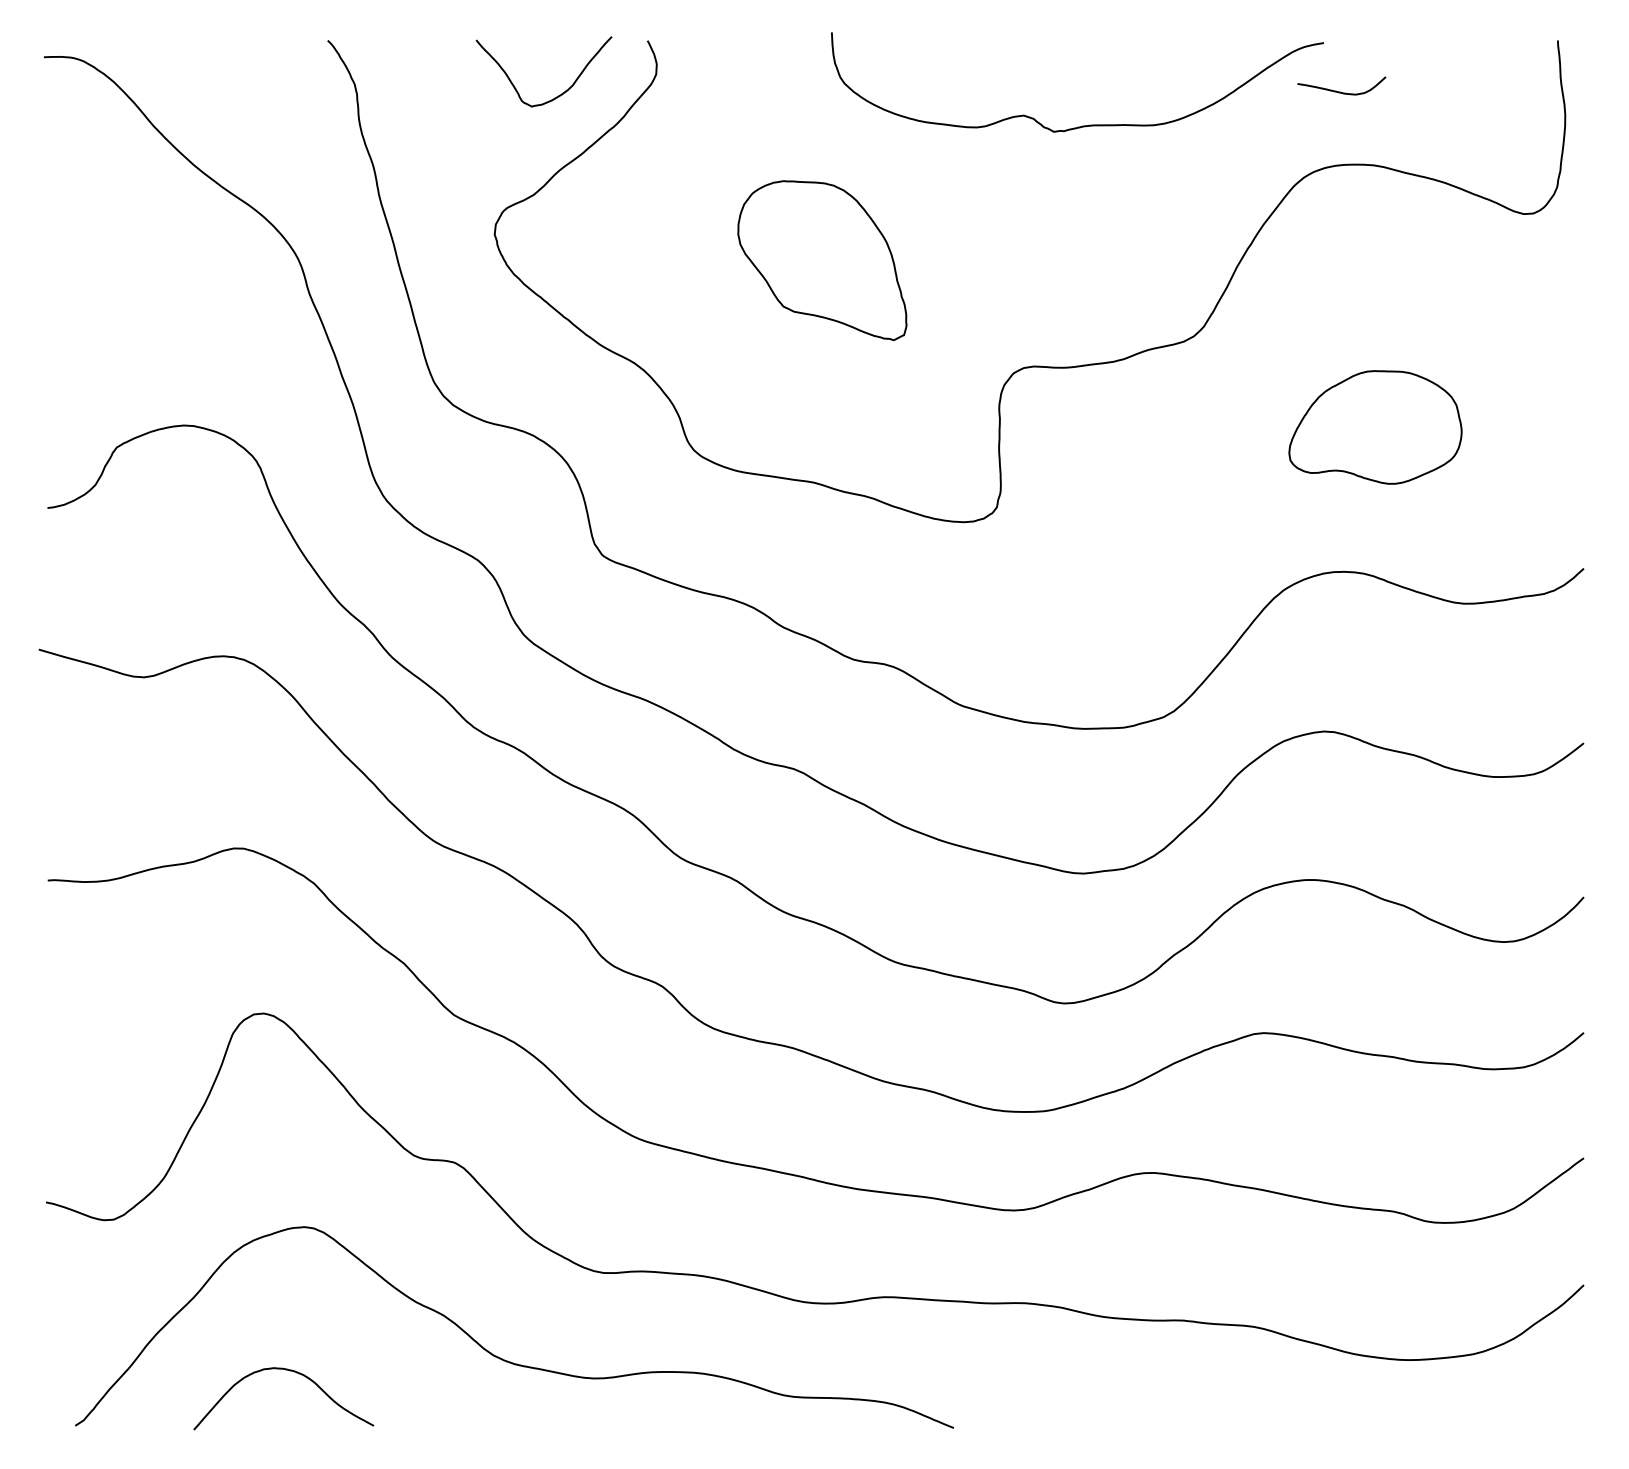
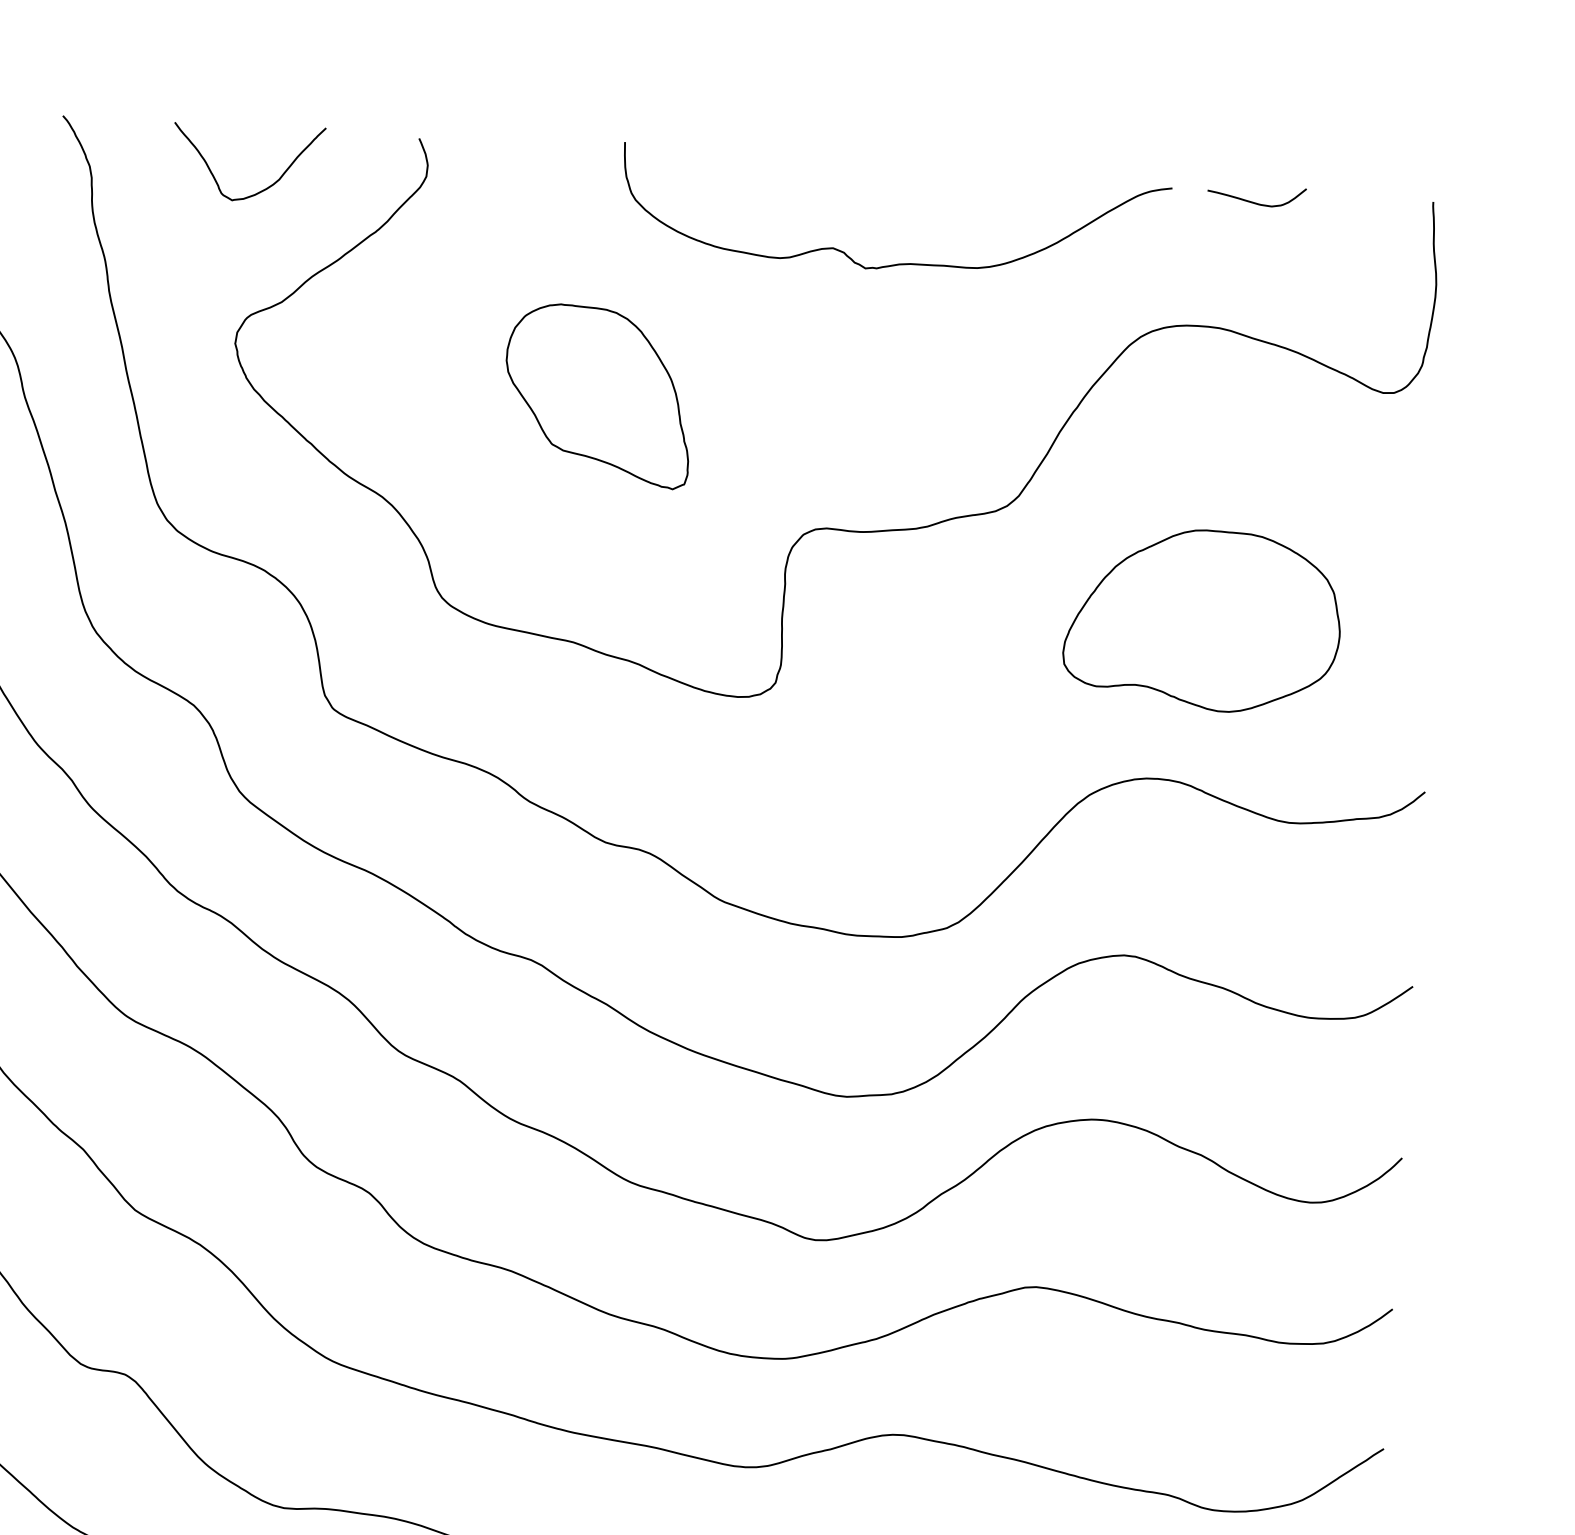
curve: (1340, 91) -> (1255, 201), moved
curve: (559, 94) -> (263, 188), moved
part: (1375, 427) -> (1202, 620), size x1.43

